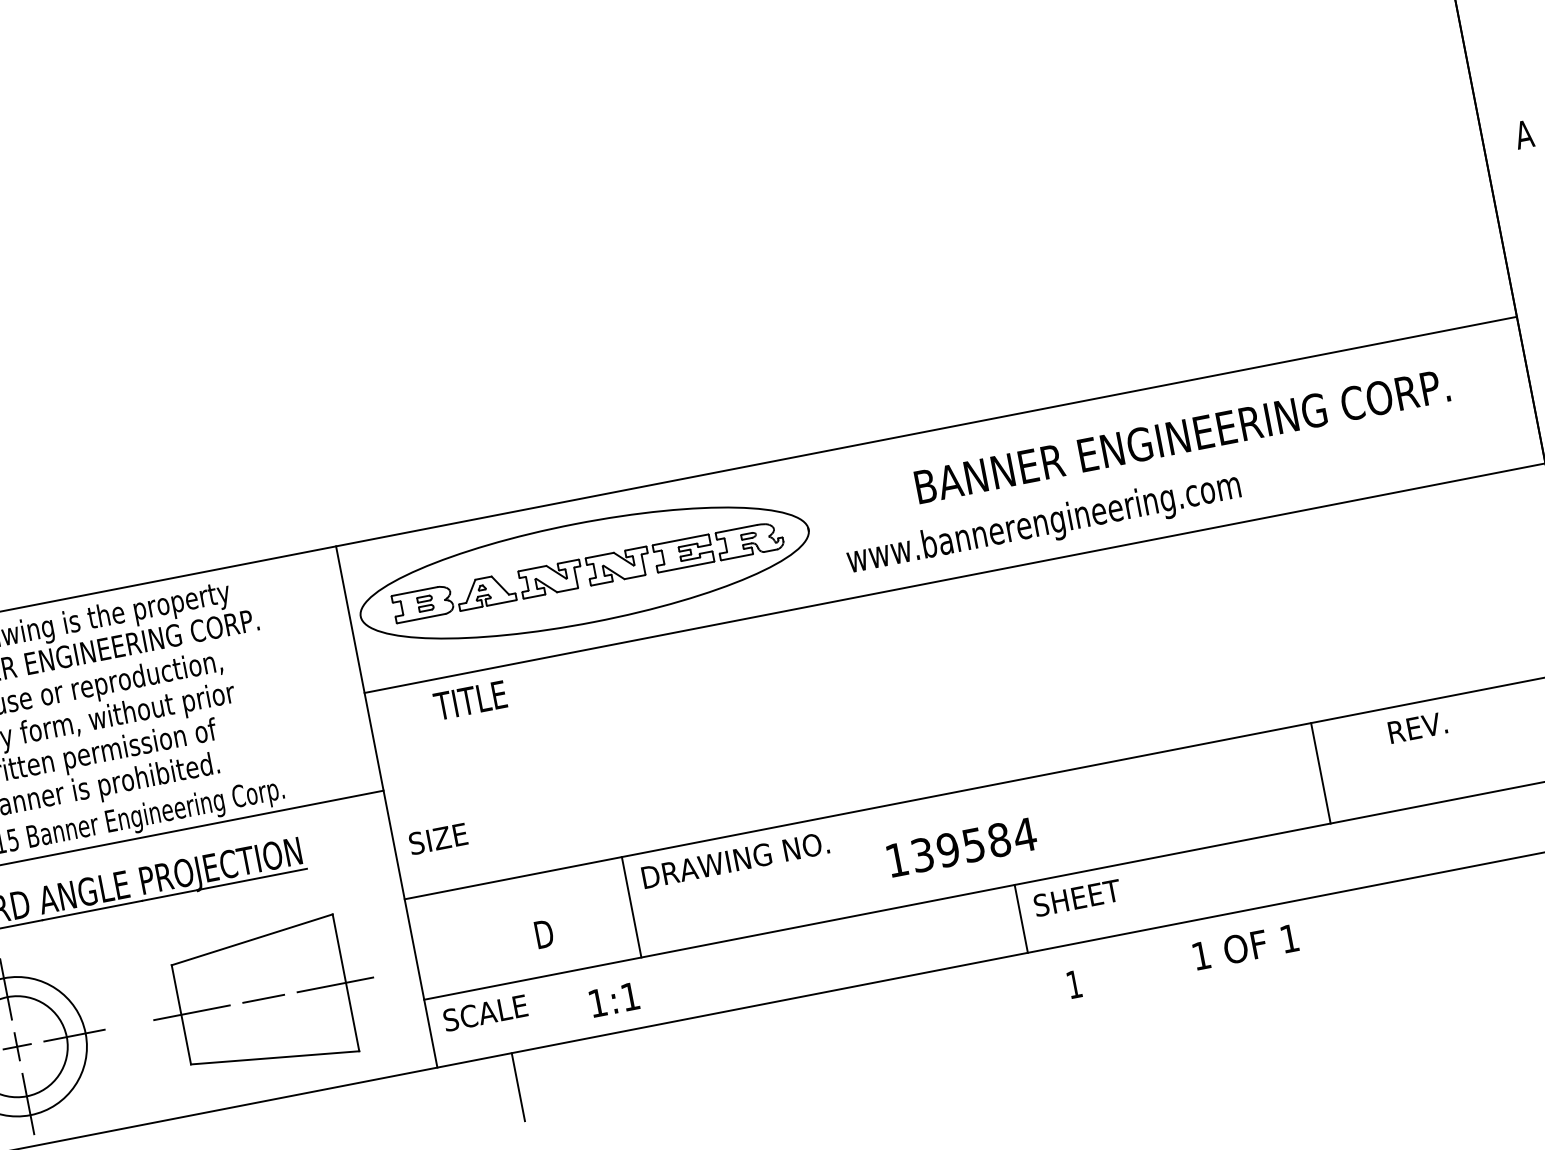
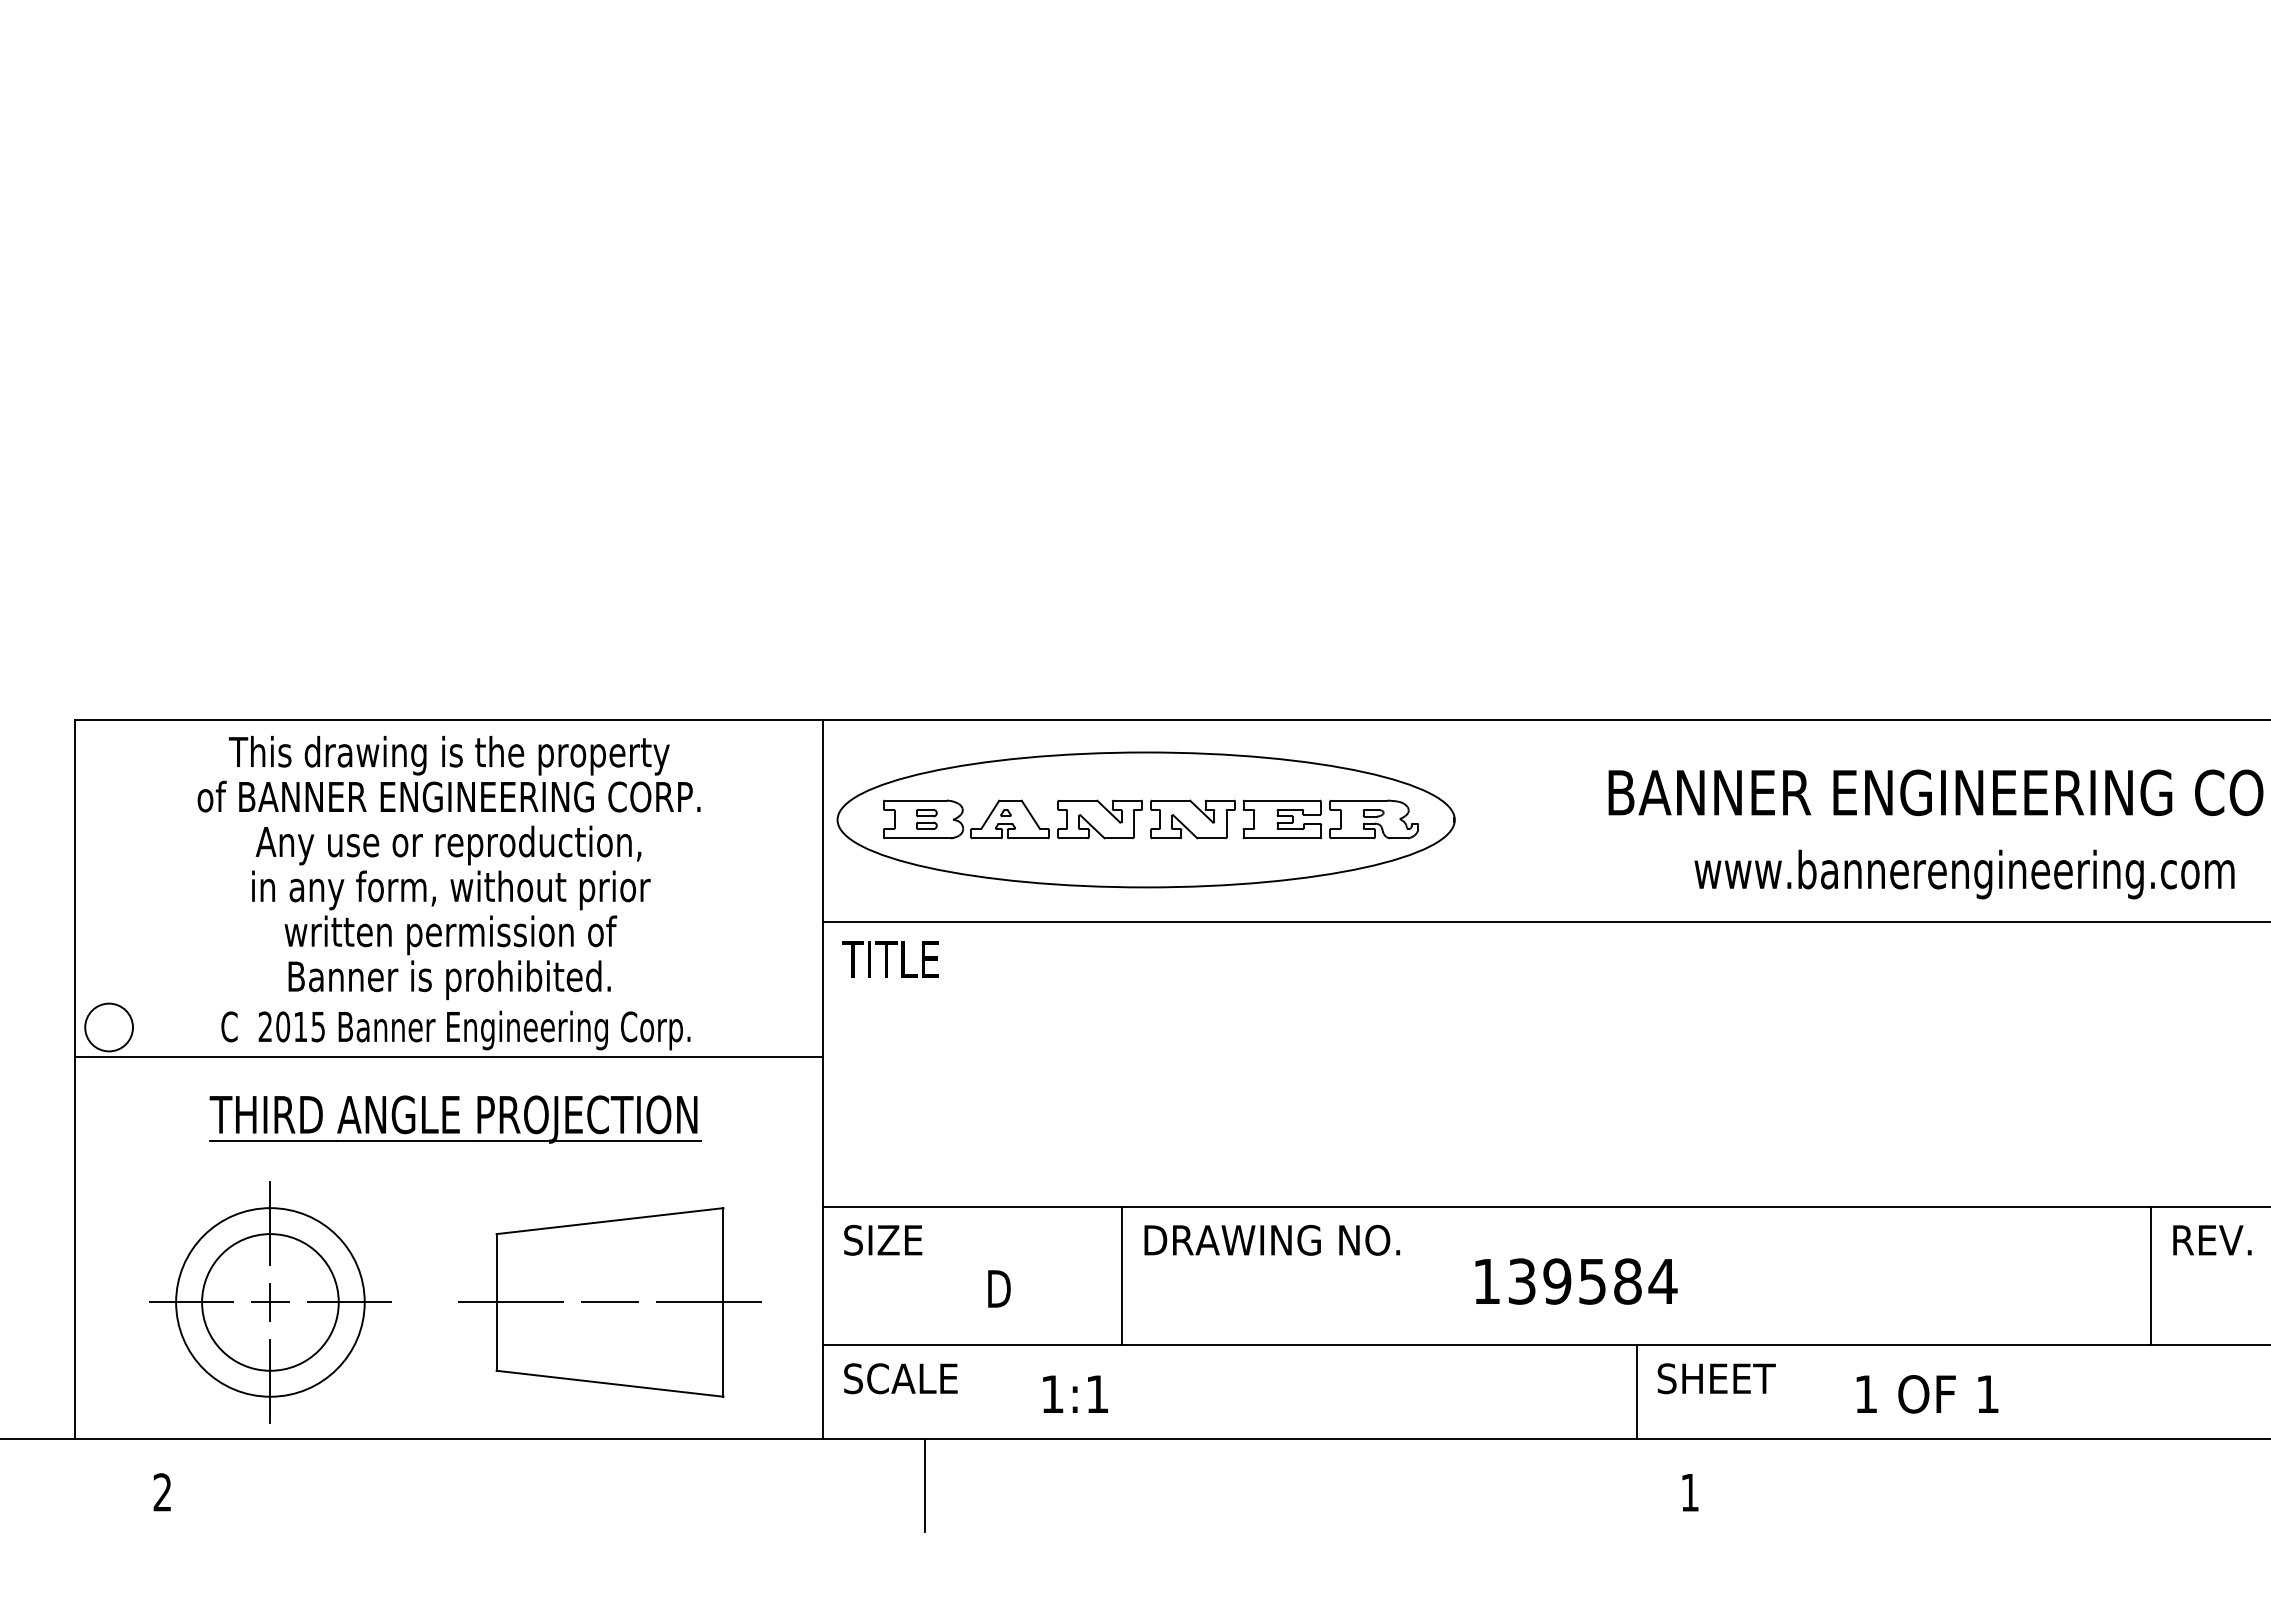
text: (1044, 524) -> (1964, 874), moved
text: (470, 700) -> (890, 959), moved
line: (1320, 773) -> (2150, 1275), moved
text: (438, 838) -> (883, 1239), moved
text: (1245, 947) -> (1927, 1394), moved

